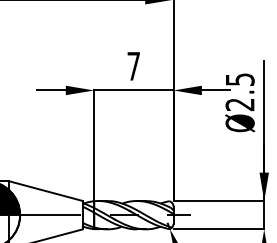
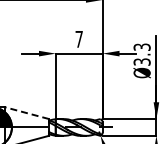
text: (239, 91) -> (141, 54), Ø2.5 -> Ø3.3
line: (46, 191) -> (27, 113), solid -> dashed

